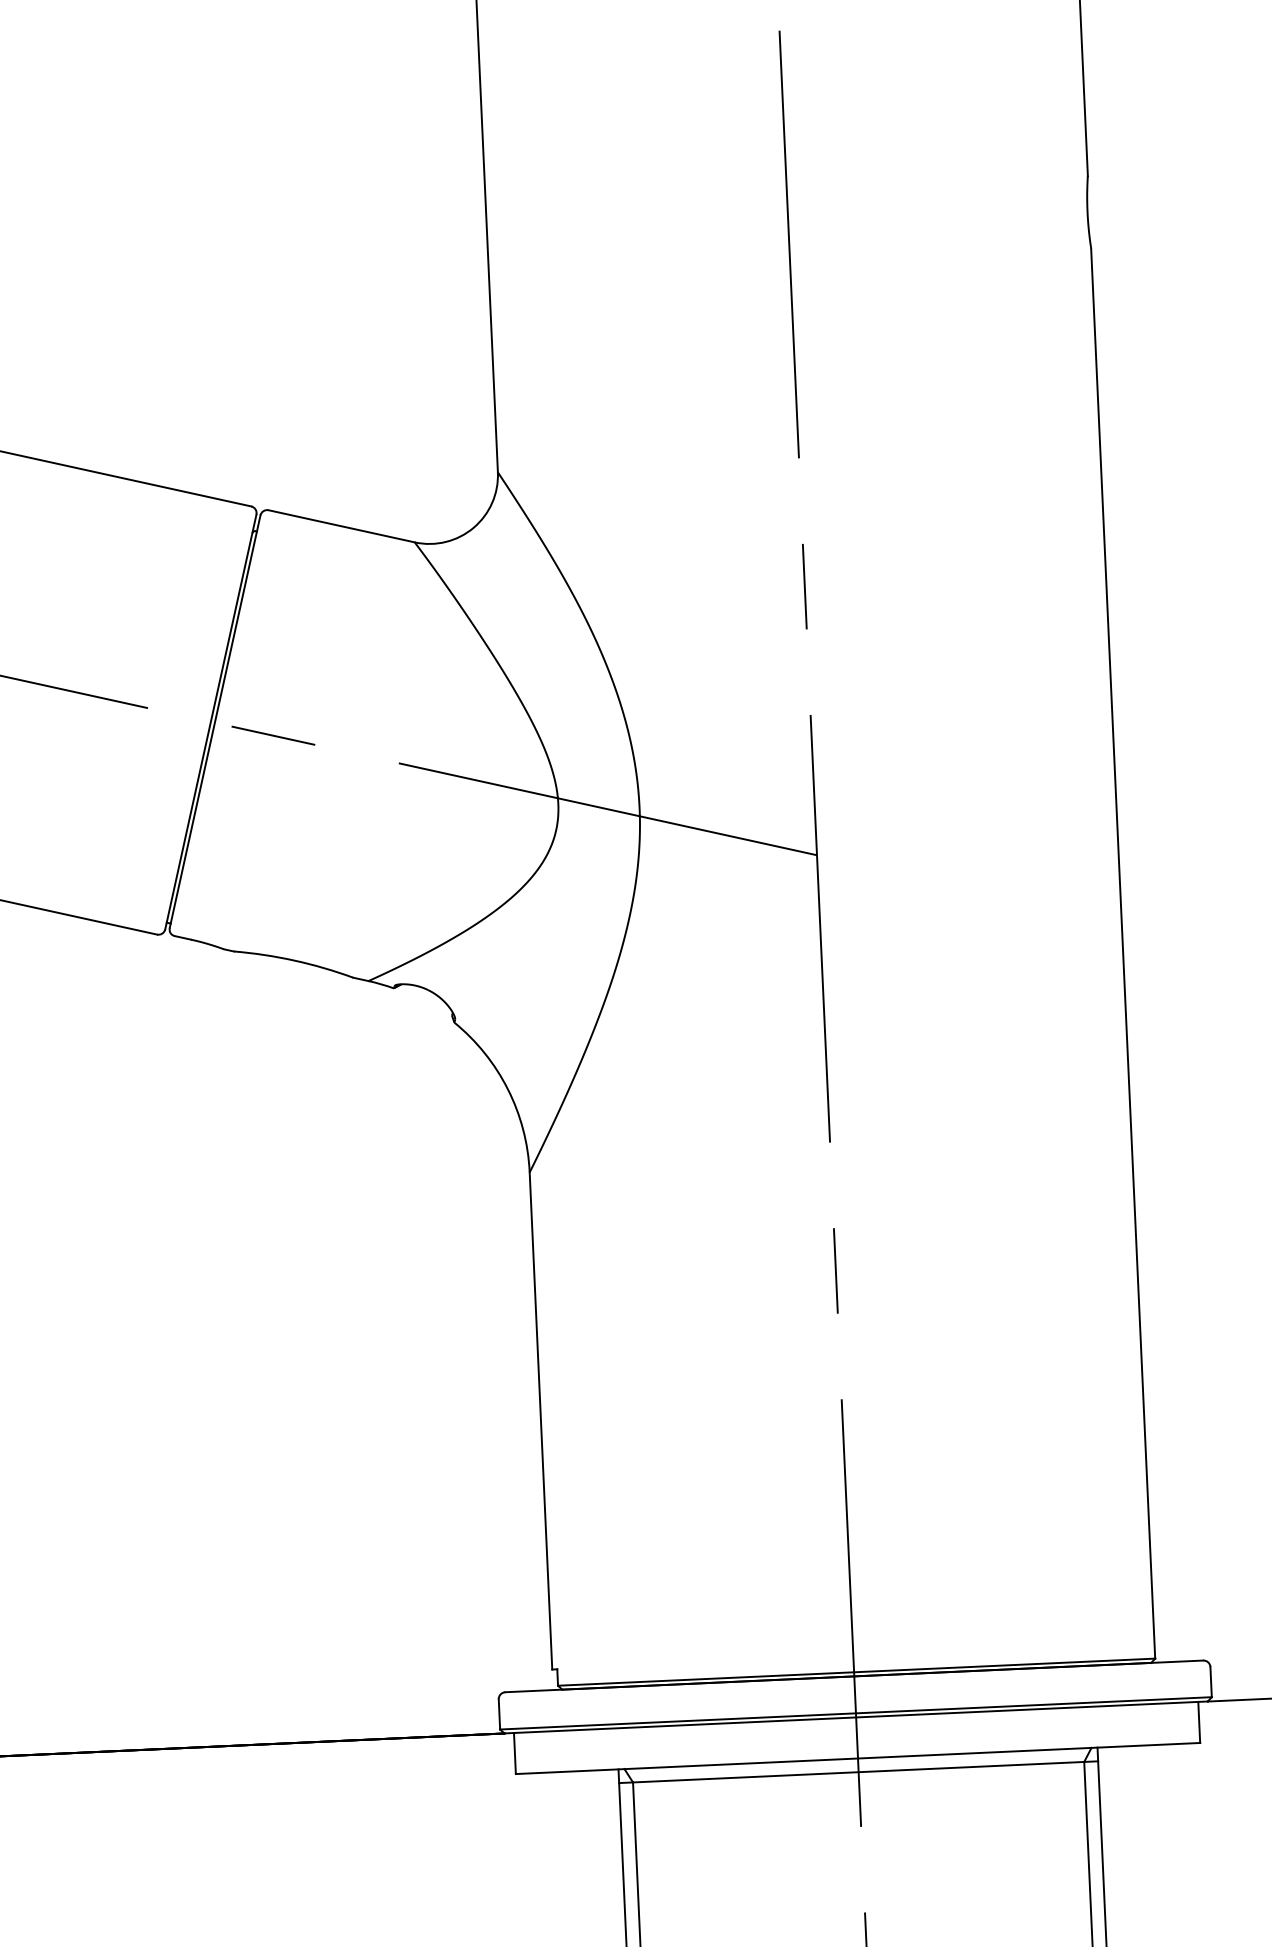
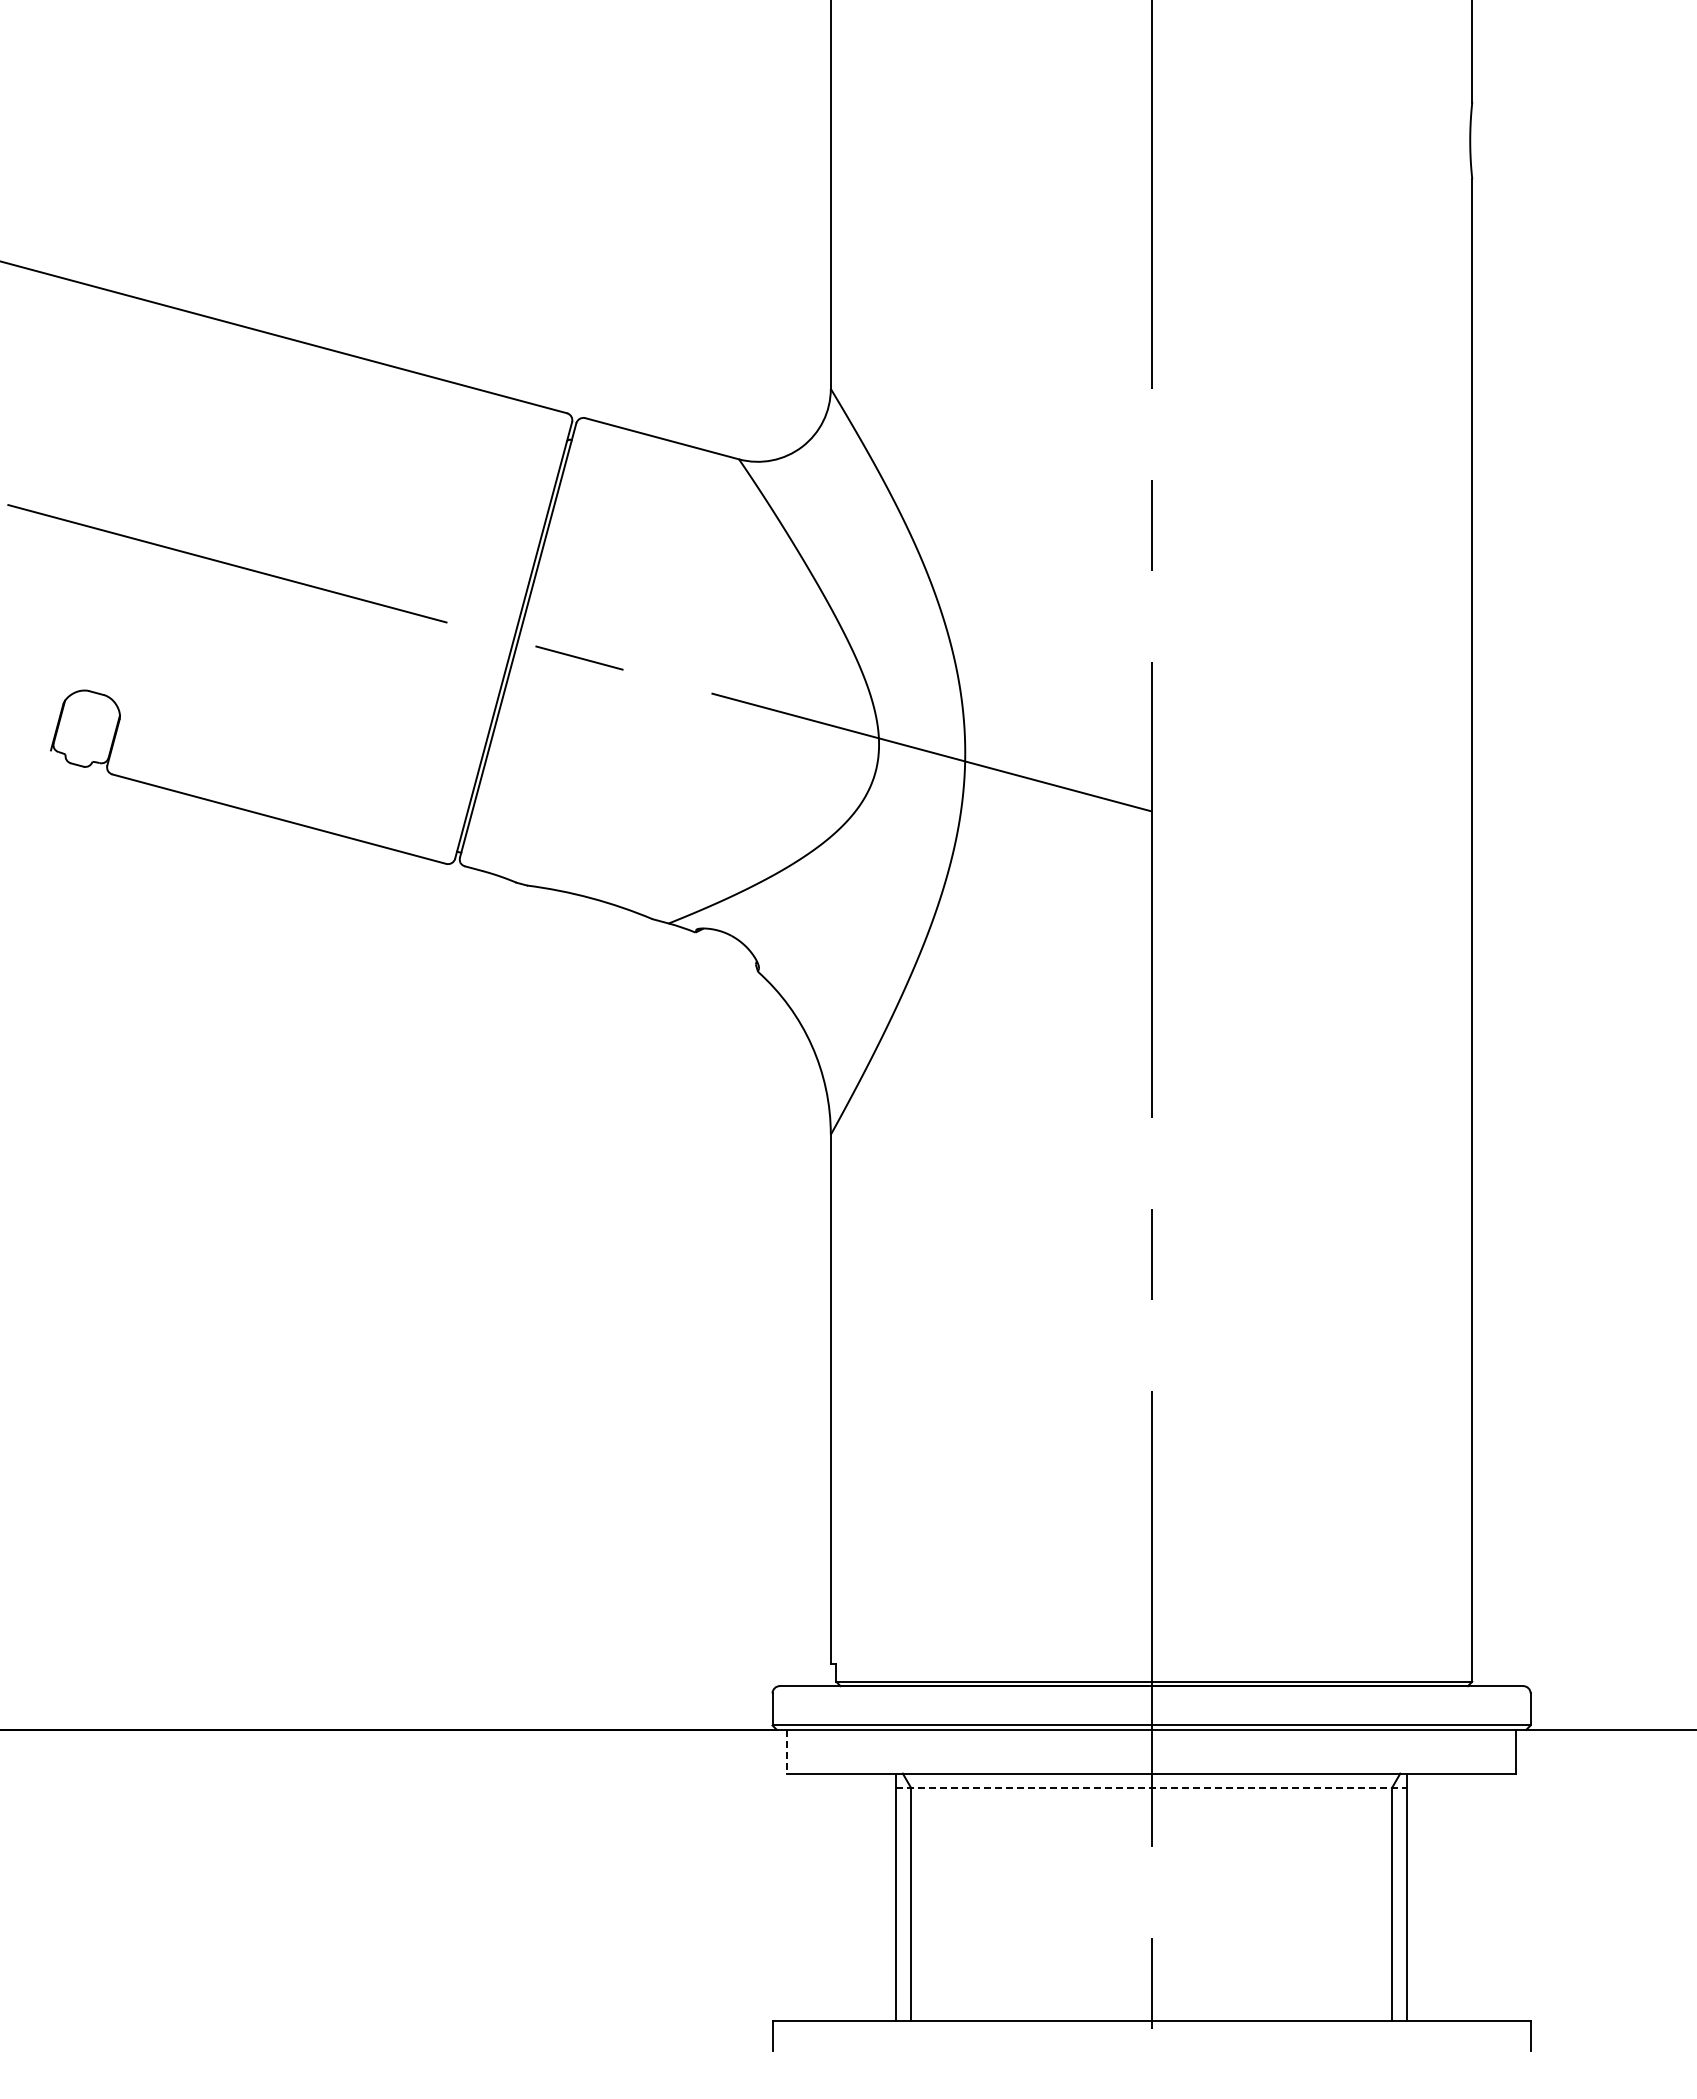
line: (515, 1753) -> (787, 1751), solid -> dashed
line: (859, 1772) -> (1152, 1788), solid -> dashed

